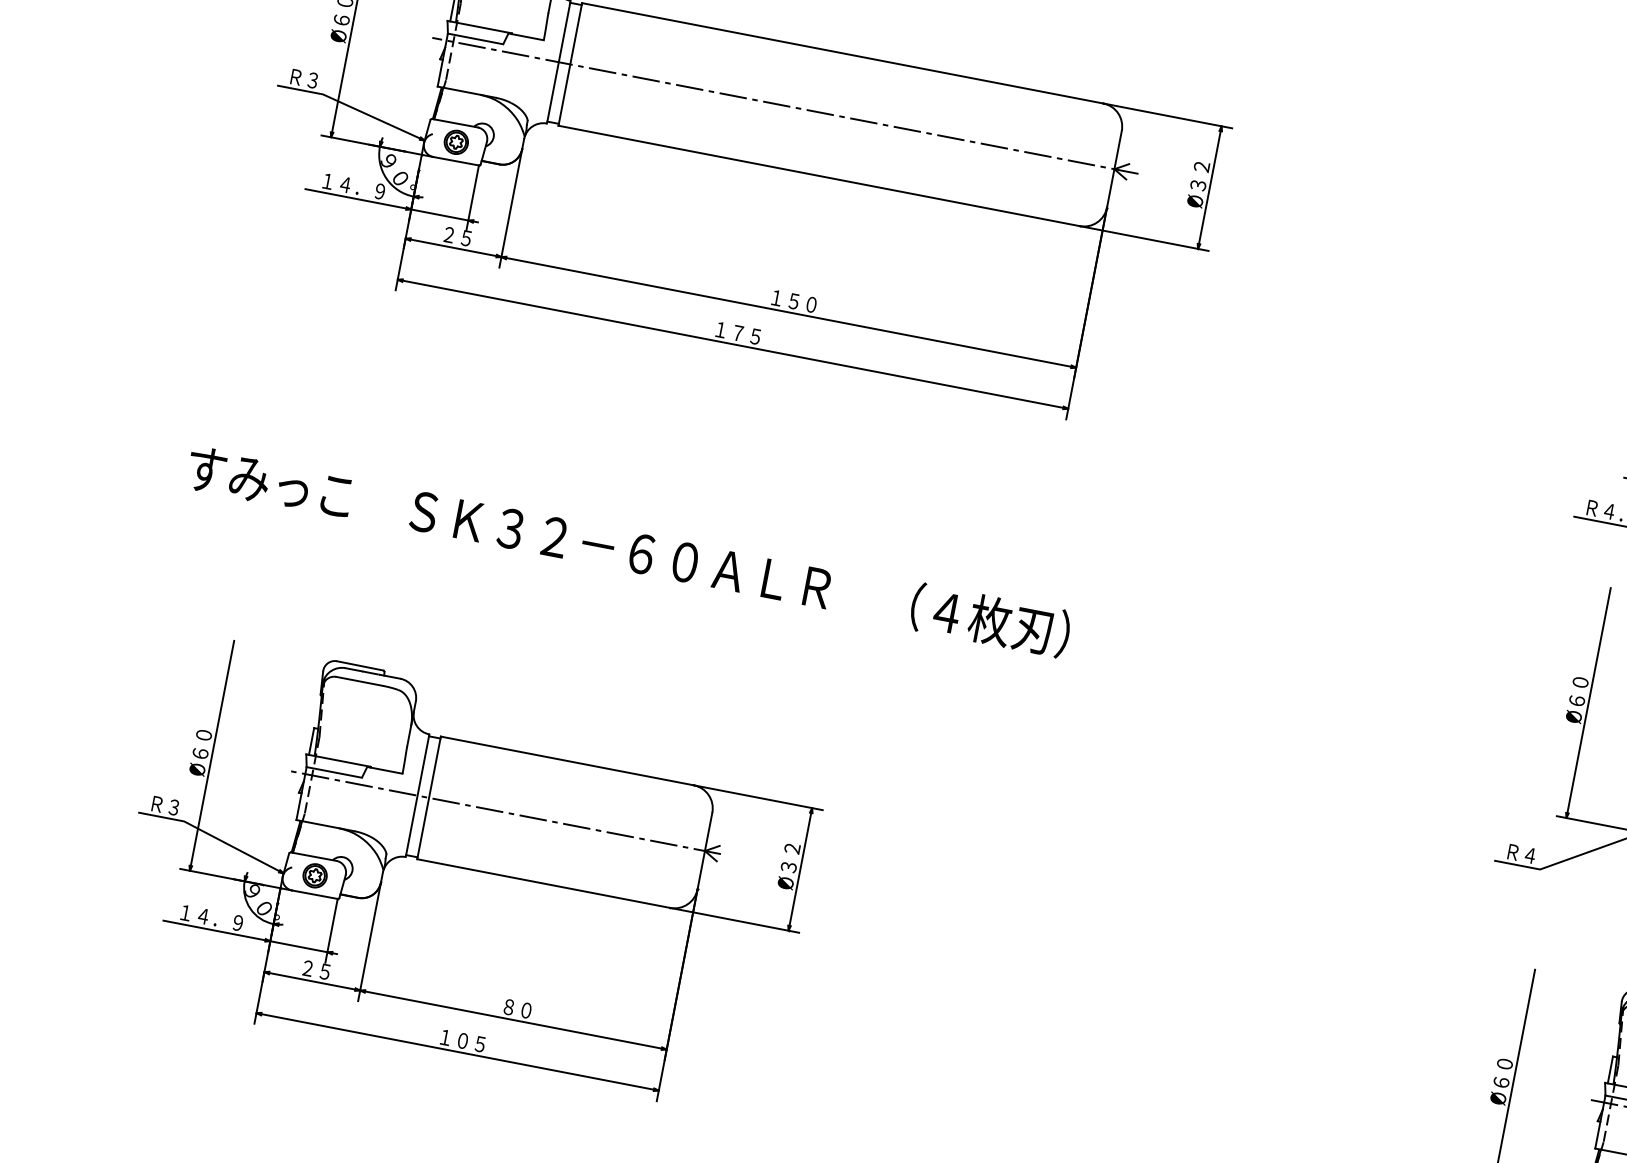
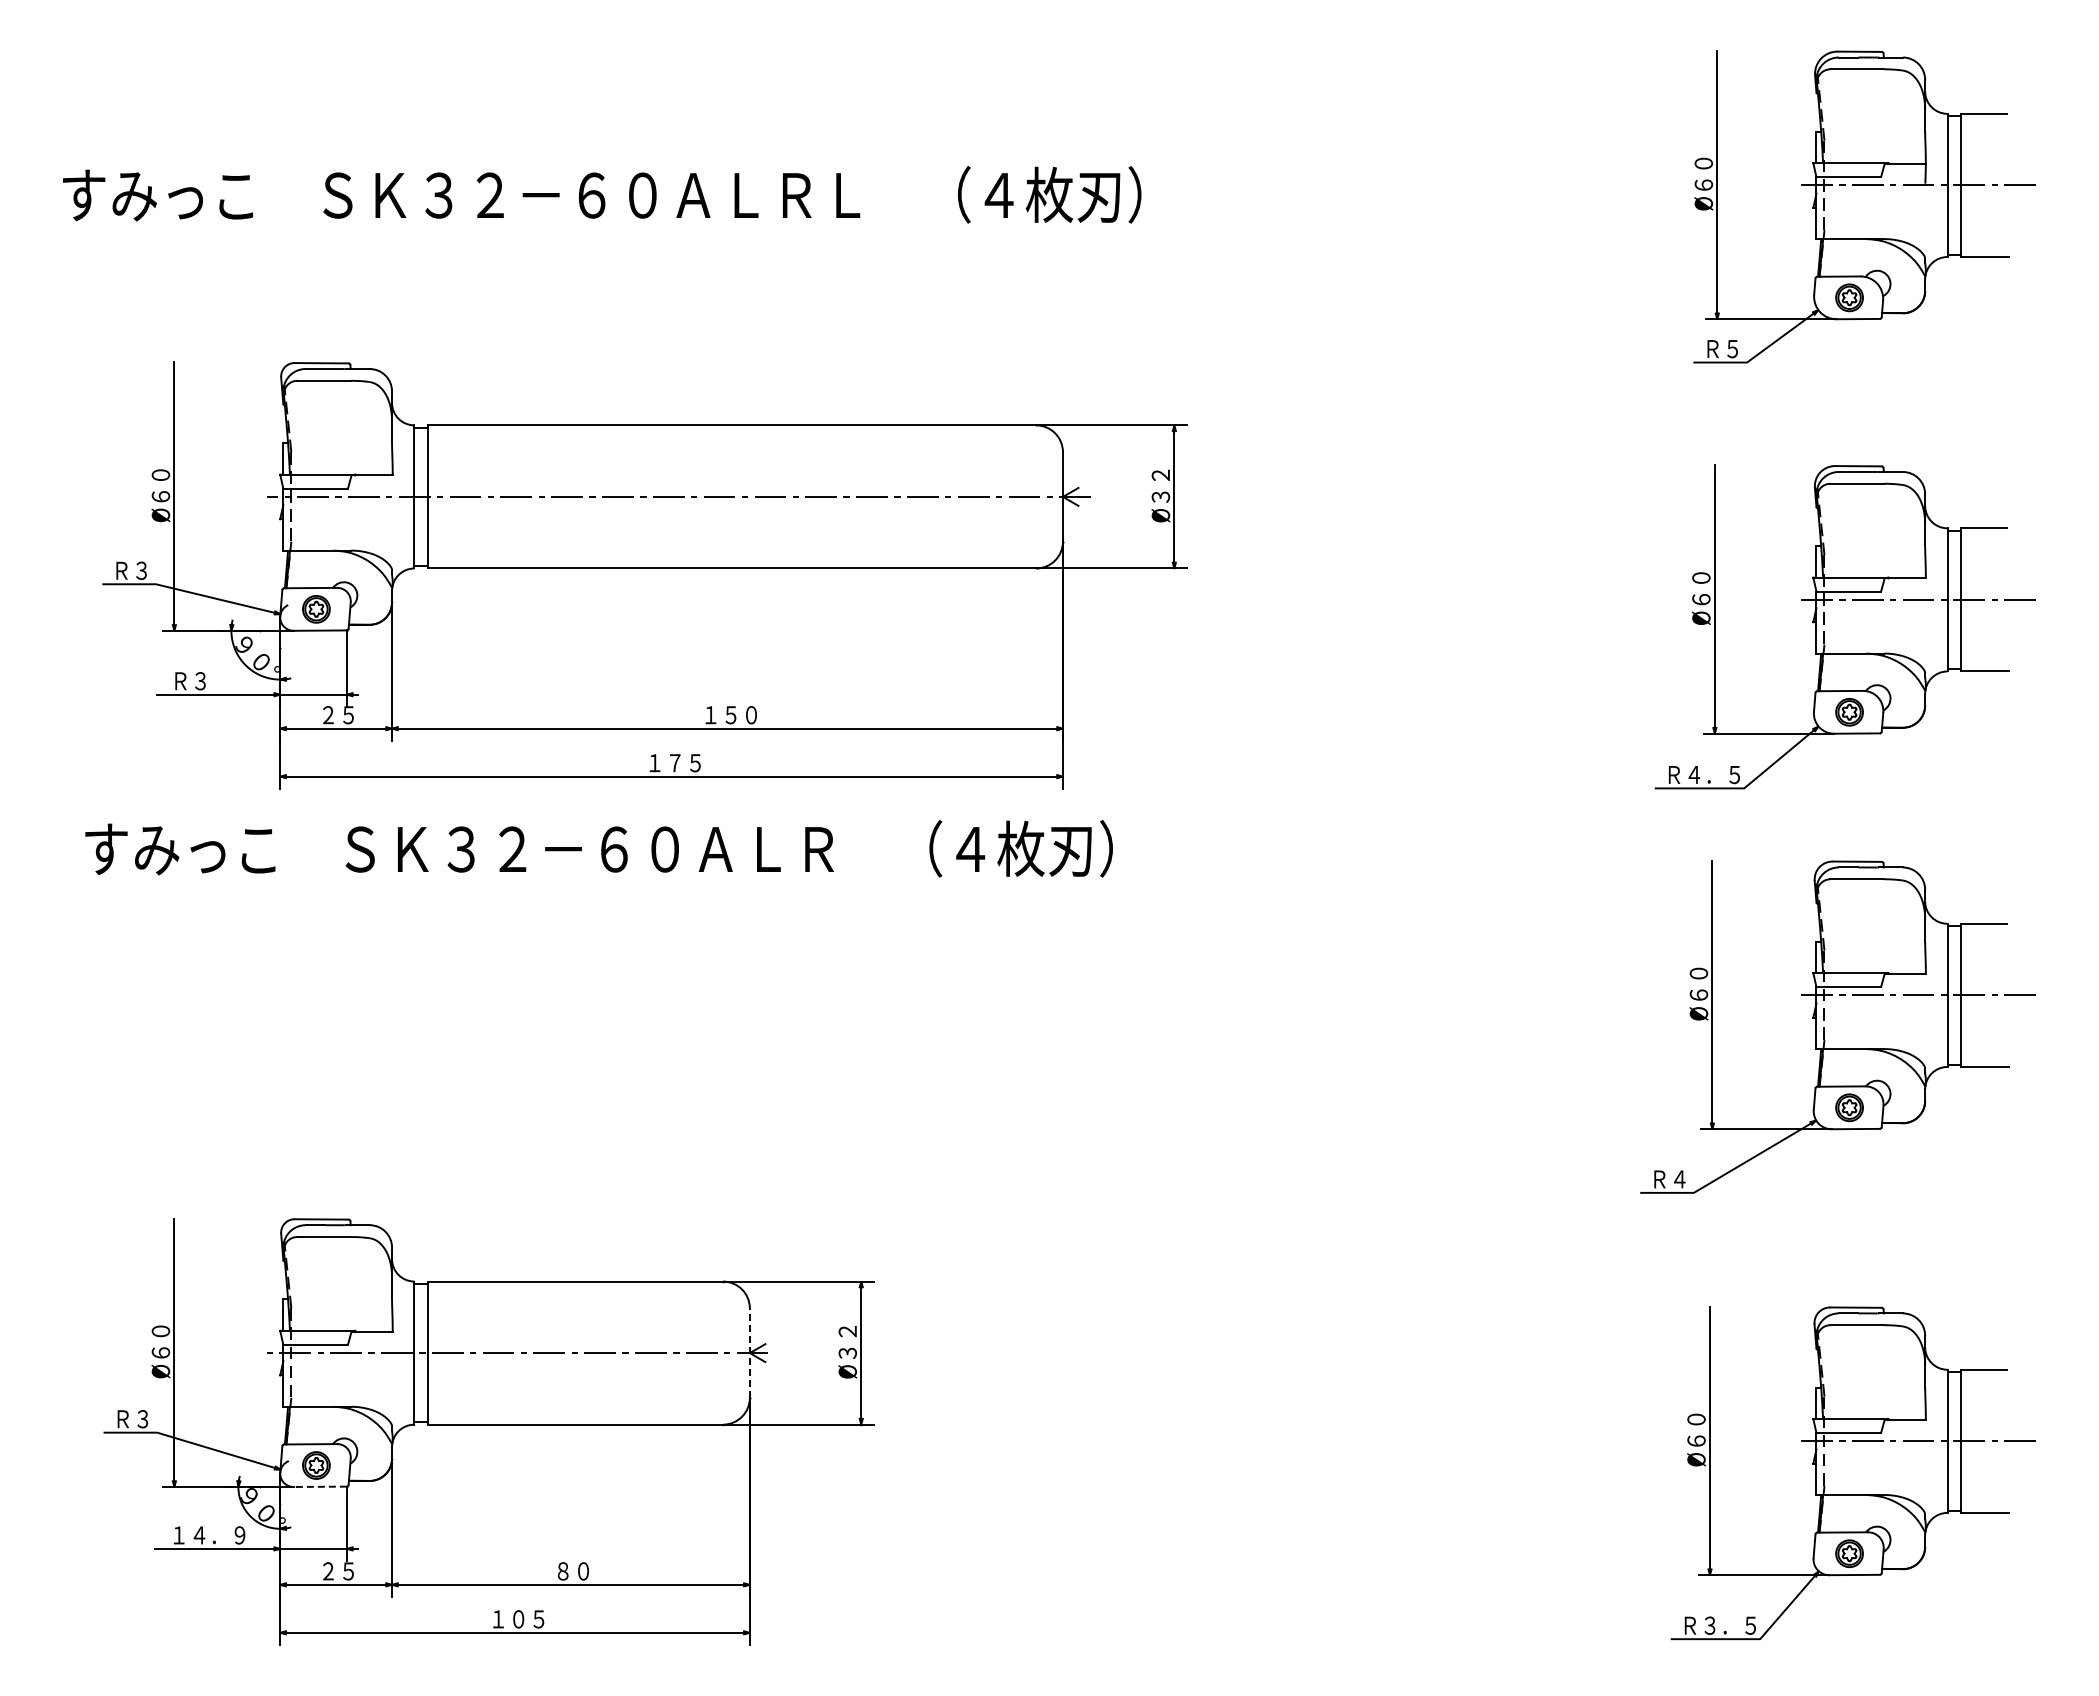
text: (353, 186) -> (210, 681), １４．９ -> Ｒ３
text: (628, 550) -> (598, 848), moved
line: (704, 851) -> (749, 1353), solid -> dashed
line: (315, 894) -> (320, 1486), solid -> dashed

